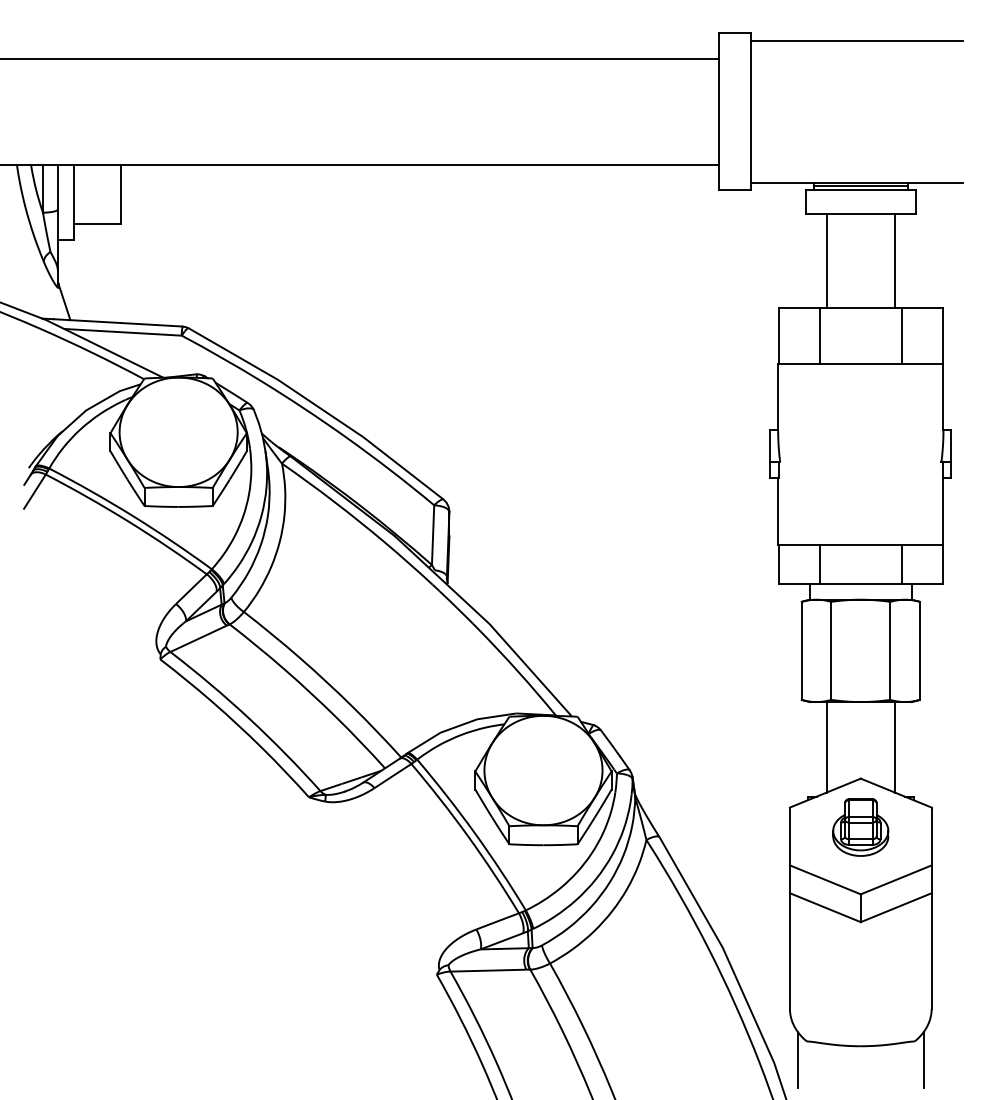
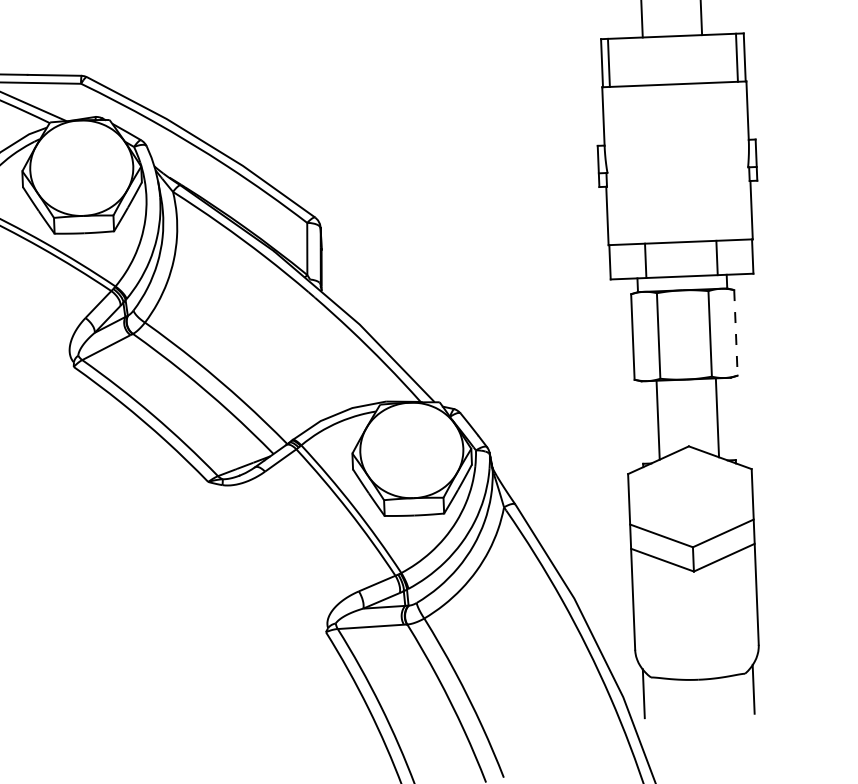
line: (819, 335) -> (608, 62), moved
line: (901, 335) -> (736, 57), moved
line: (919, 651) -> (735, 333), solid -> dashed
part: (860, 827) -> (690, 488), removed

